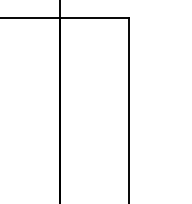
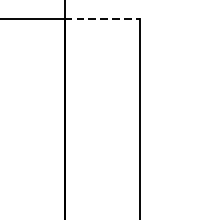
line: (94, 17) -> (101, 18), solid -> dashed

